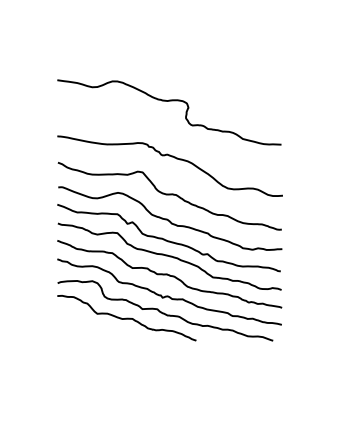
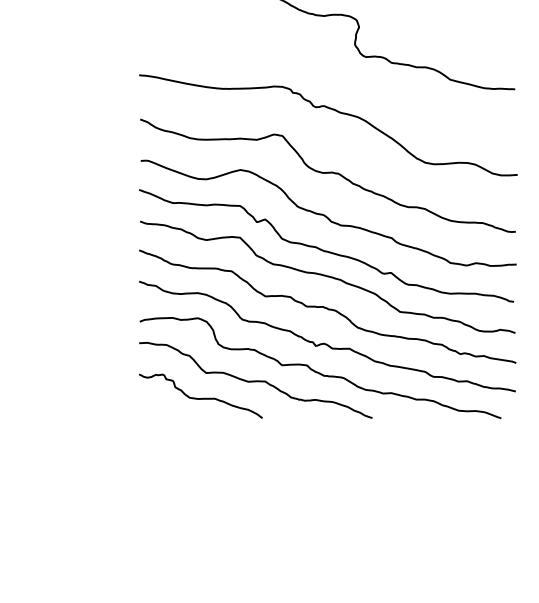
curve: (93, 328) -> (199, 397), added

